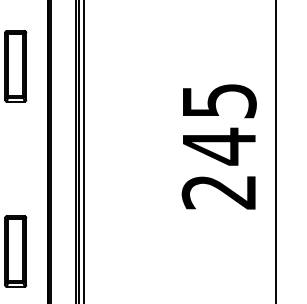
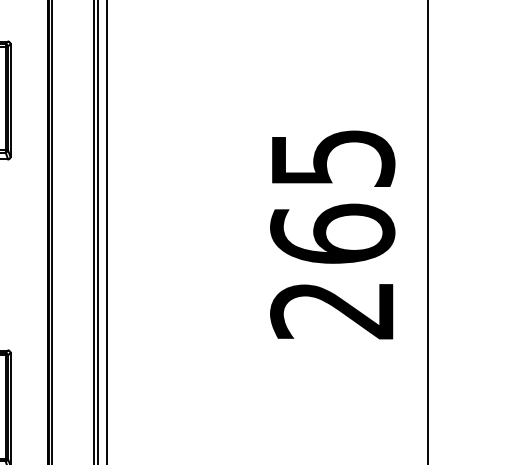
text: (218, 146) -> (331, 234), 245 -> 265

